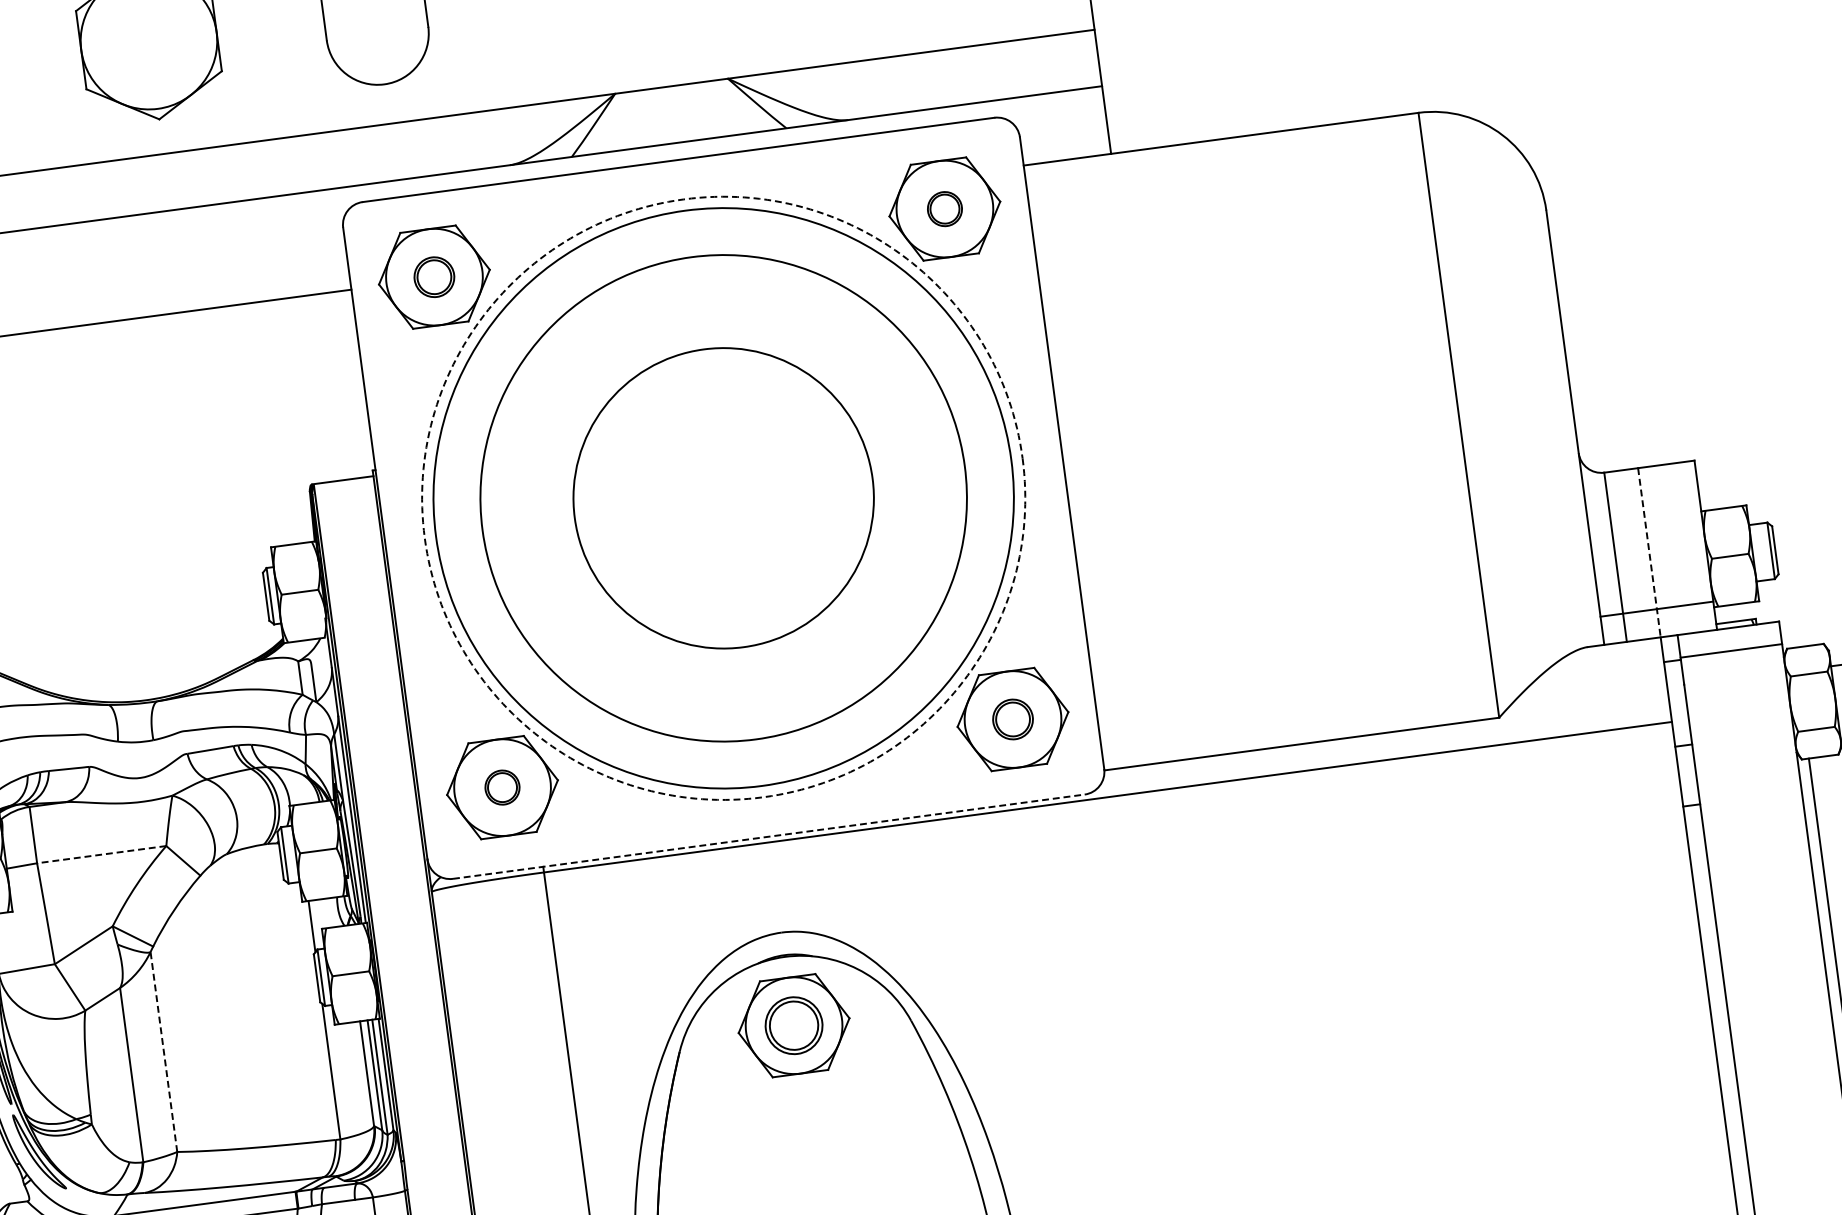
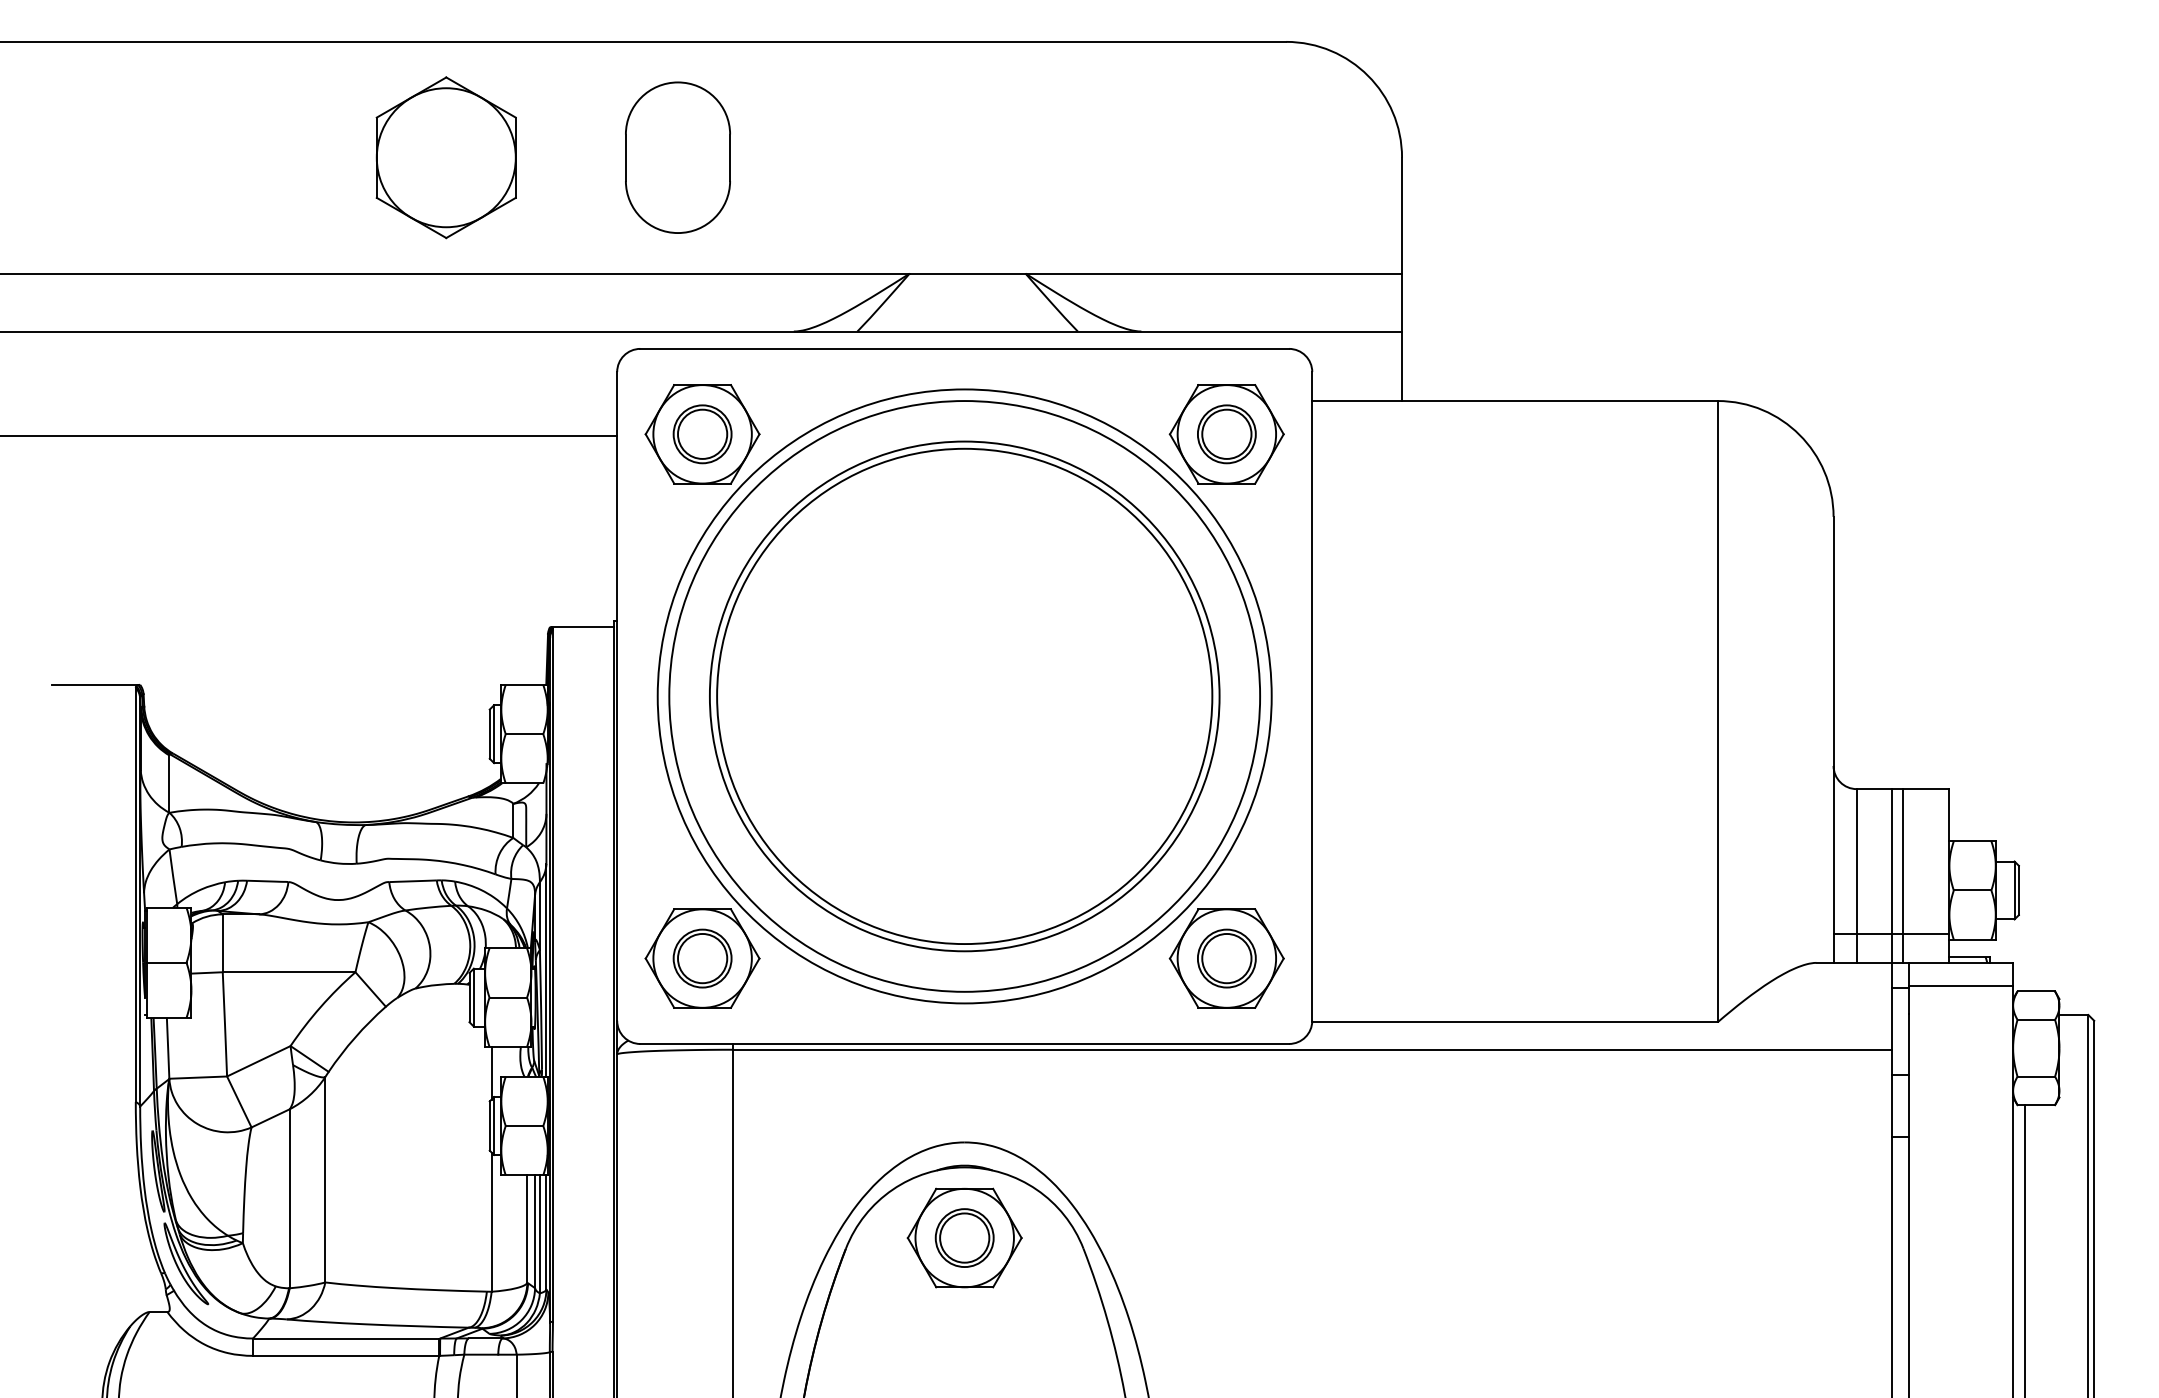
part: (944, 209) -> (1226, 434), size x1.67
part: (434, 277) -> (702, 434), size x1.43
circle: (723, 498) -> (964, 696), dashed -> solid
circle: (723, 498) -> (964, 696), size x1.67
line: (1661, 550) -> (1903, 875), added
line: (1649, 553) -> (1891, 876), dashed -> solid
part: (1012, 719) -> (1226, 958), size x1.43
part: (502, 787) -> (702, 958), size x1.67
line: (769, 836) -> (965, 1043), dashed -> solid
line: (101, 854) -> (288, 972), dashed -> solid
line: (164, 1051) -> (325, 1179), dashed -> solid

